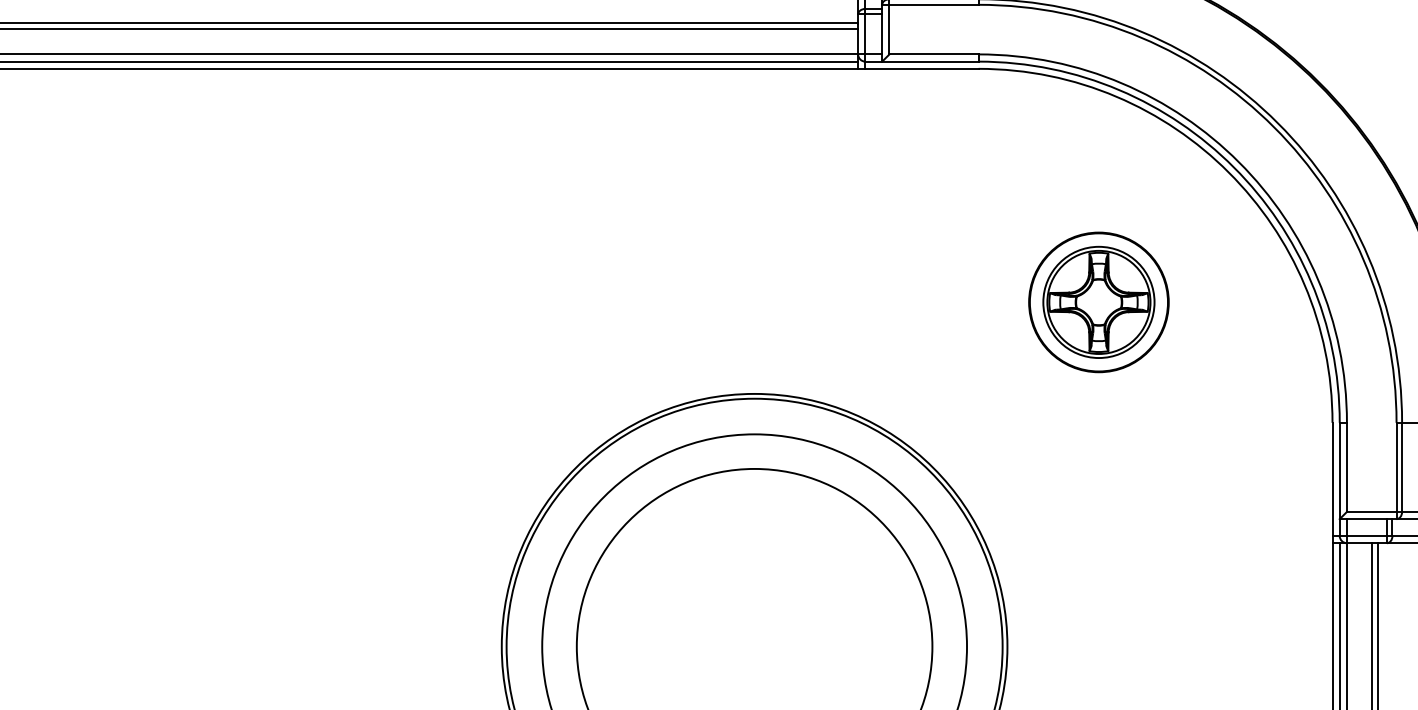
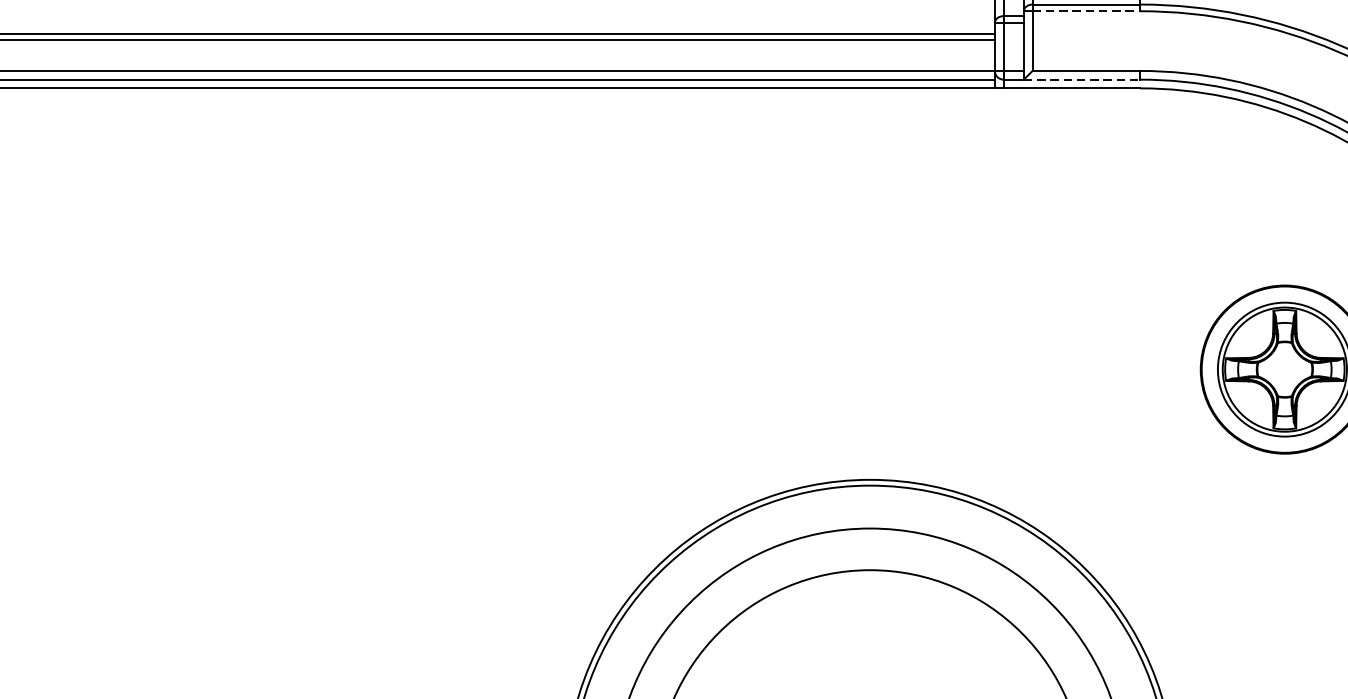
line: (934, 4) -> (1086, 10), solid -> dashed
line: (930, 61) -> (1082, 79), solid -> dashed

